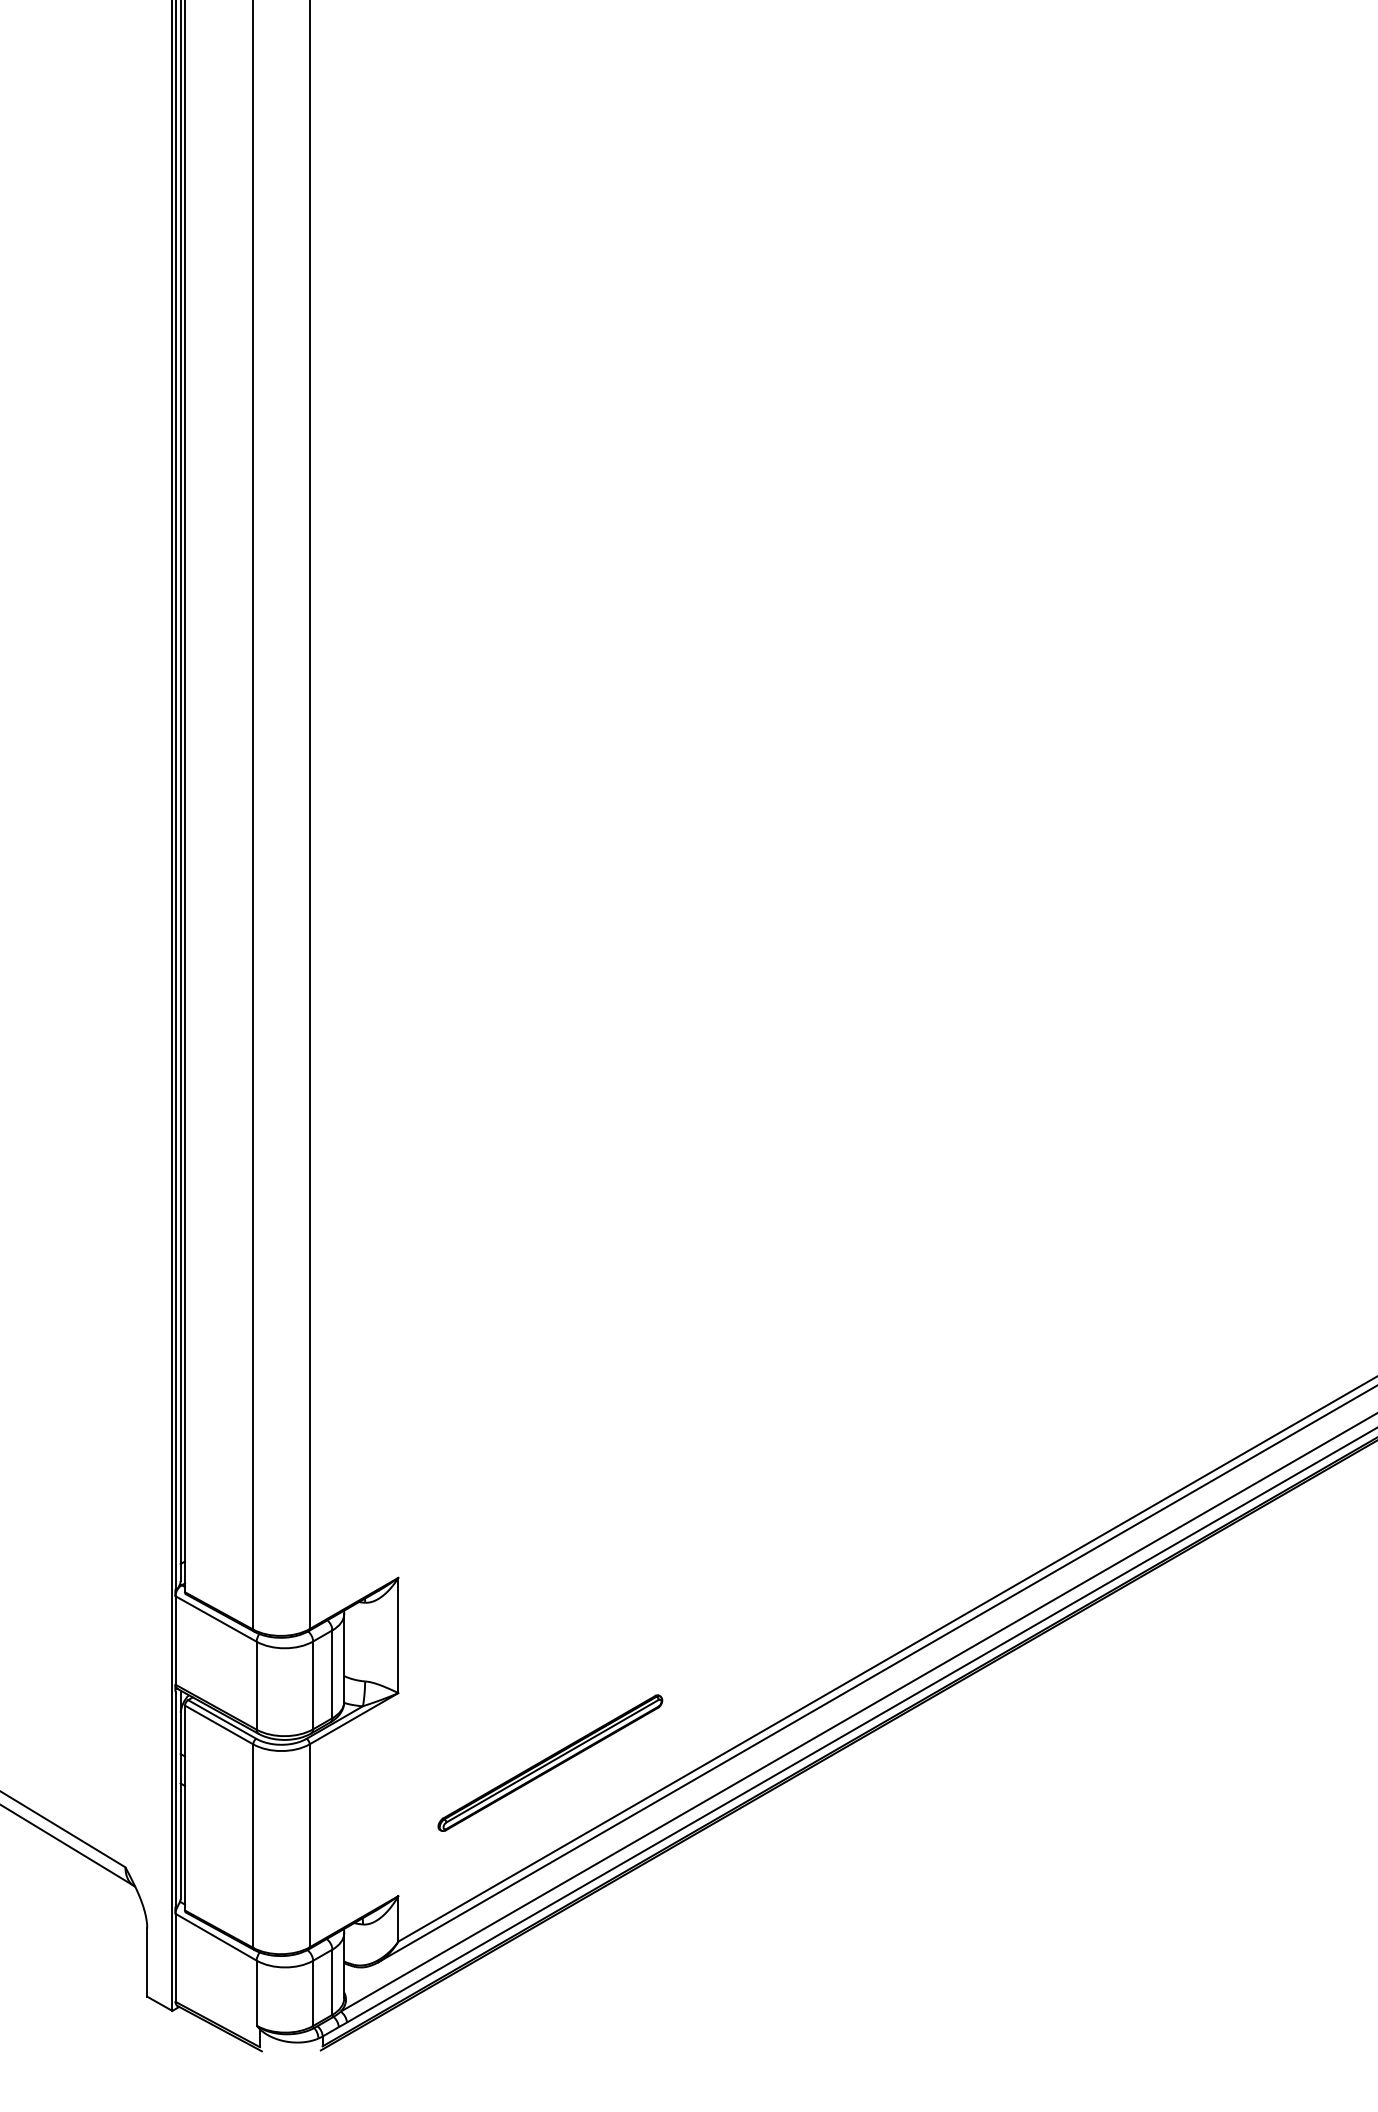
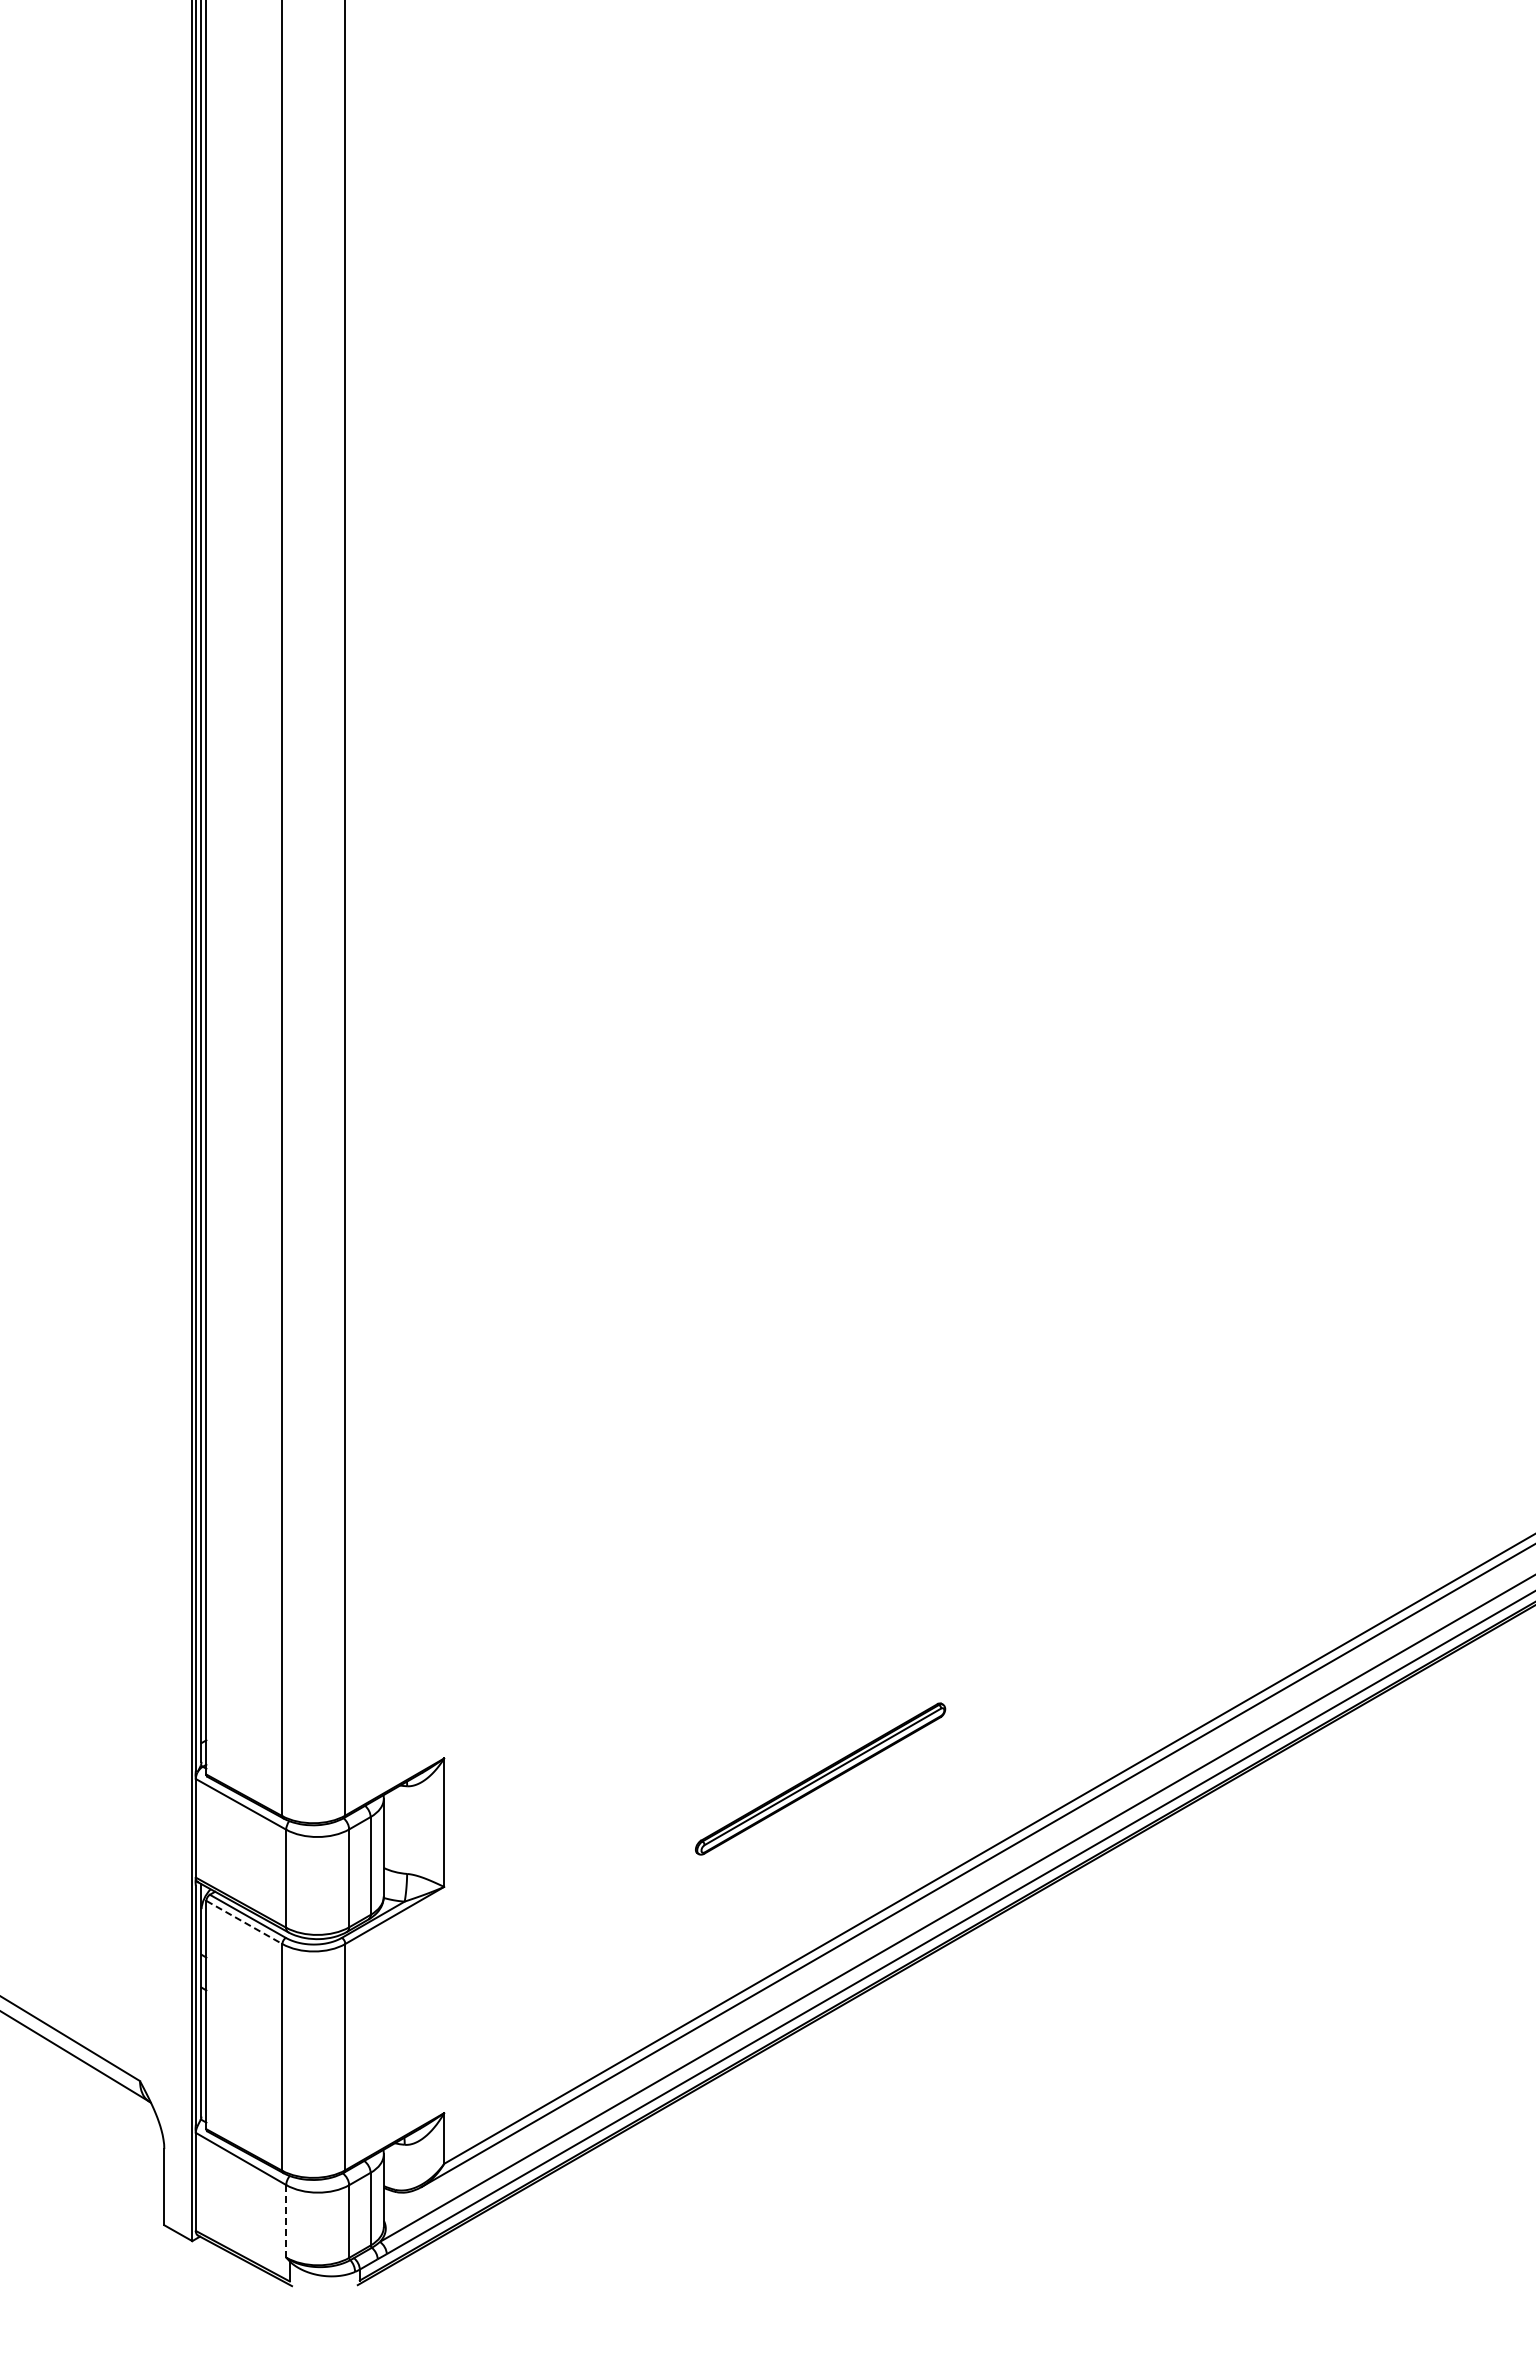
line: (219, 1725) -> (244, 1922), solid -> dashed
part: (550, 1762) -> (820, 1778), moved
line: (256, 1993) -> (286, 2221), solid -> dashed

